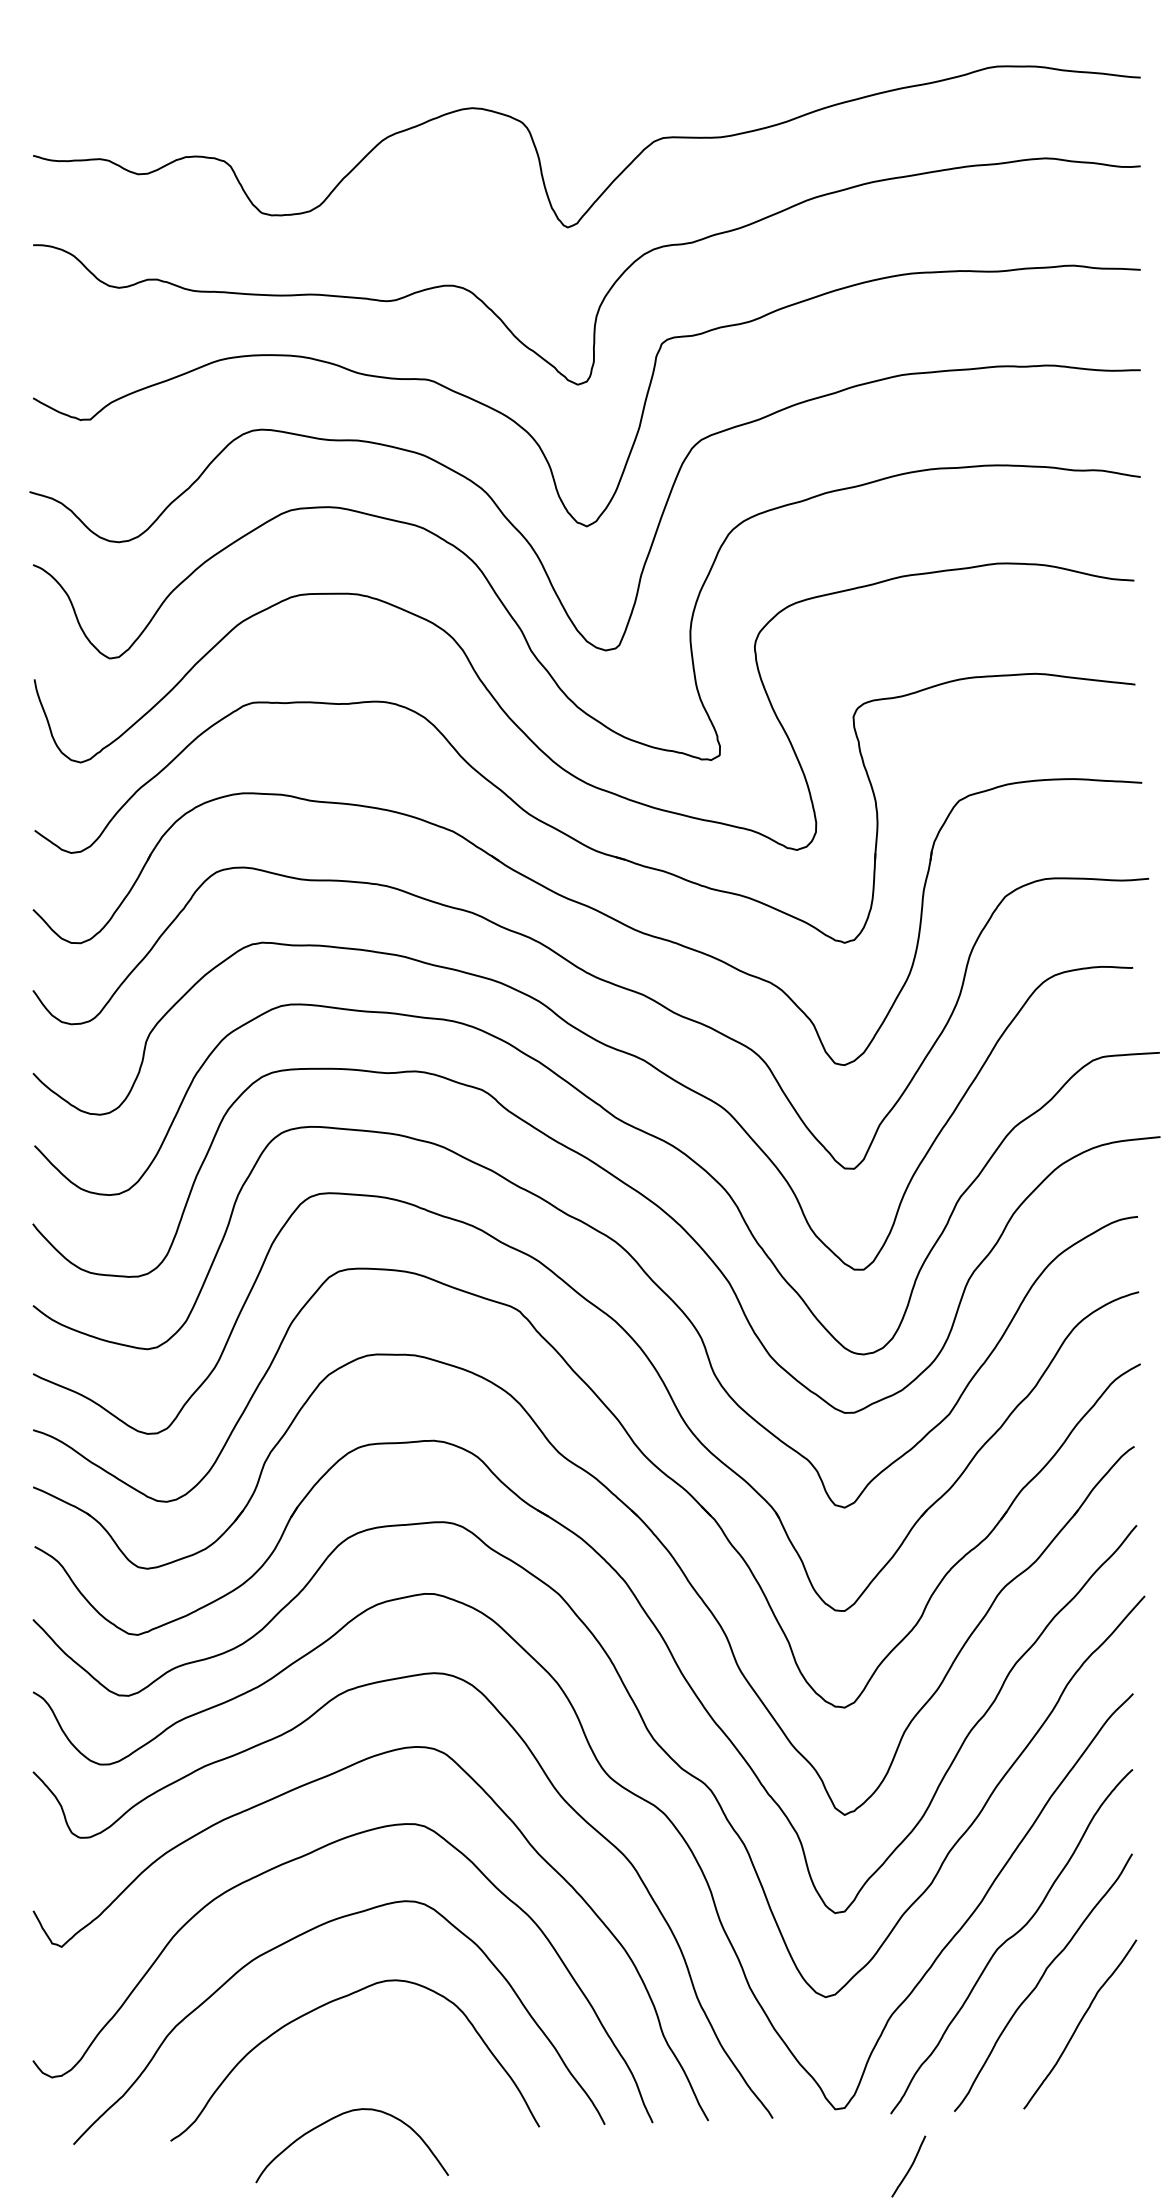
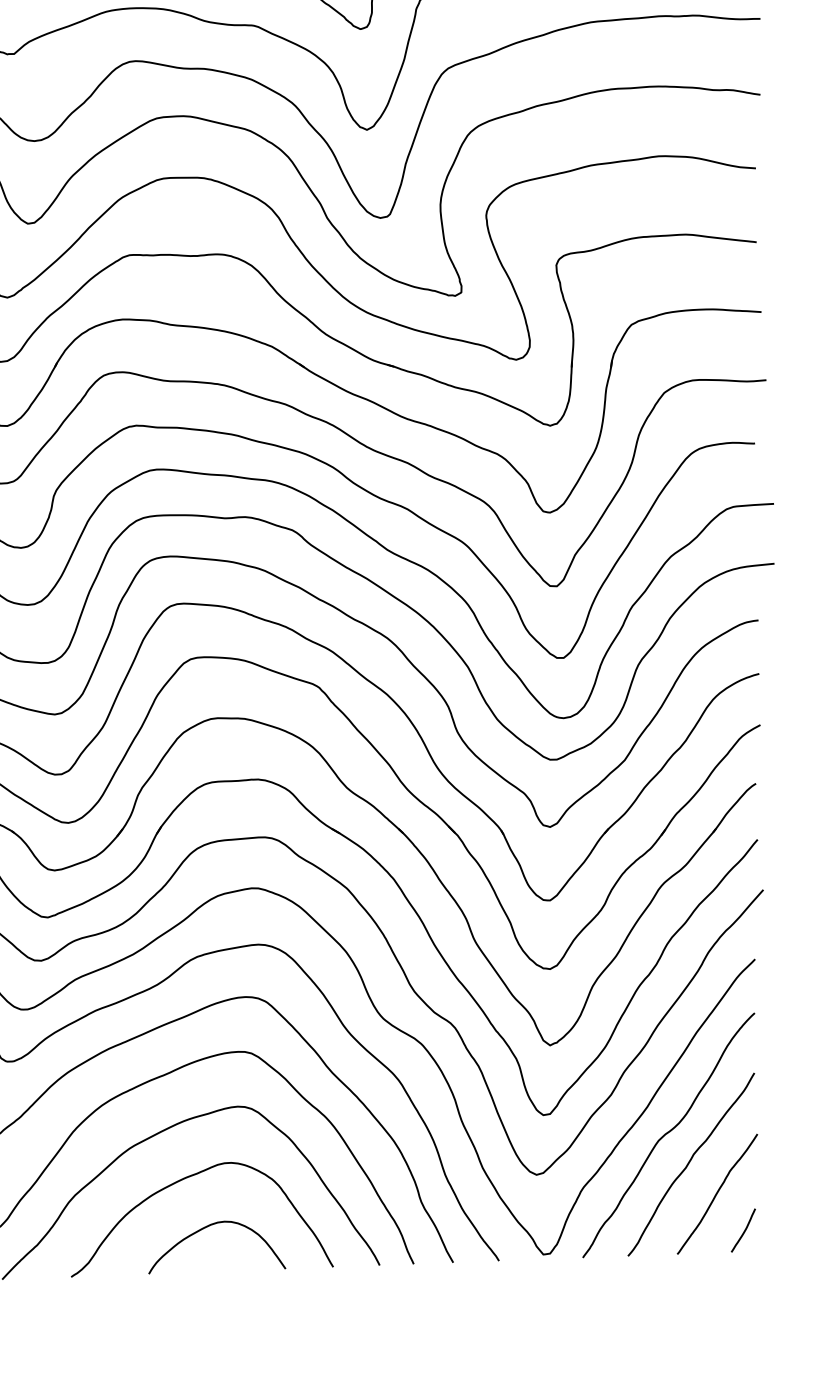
curve: (337, 2117) -> (206, 1227), moved
curve: (909, 2167) -> (743, 1231), moved

